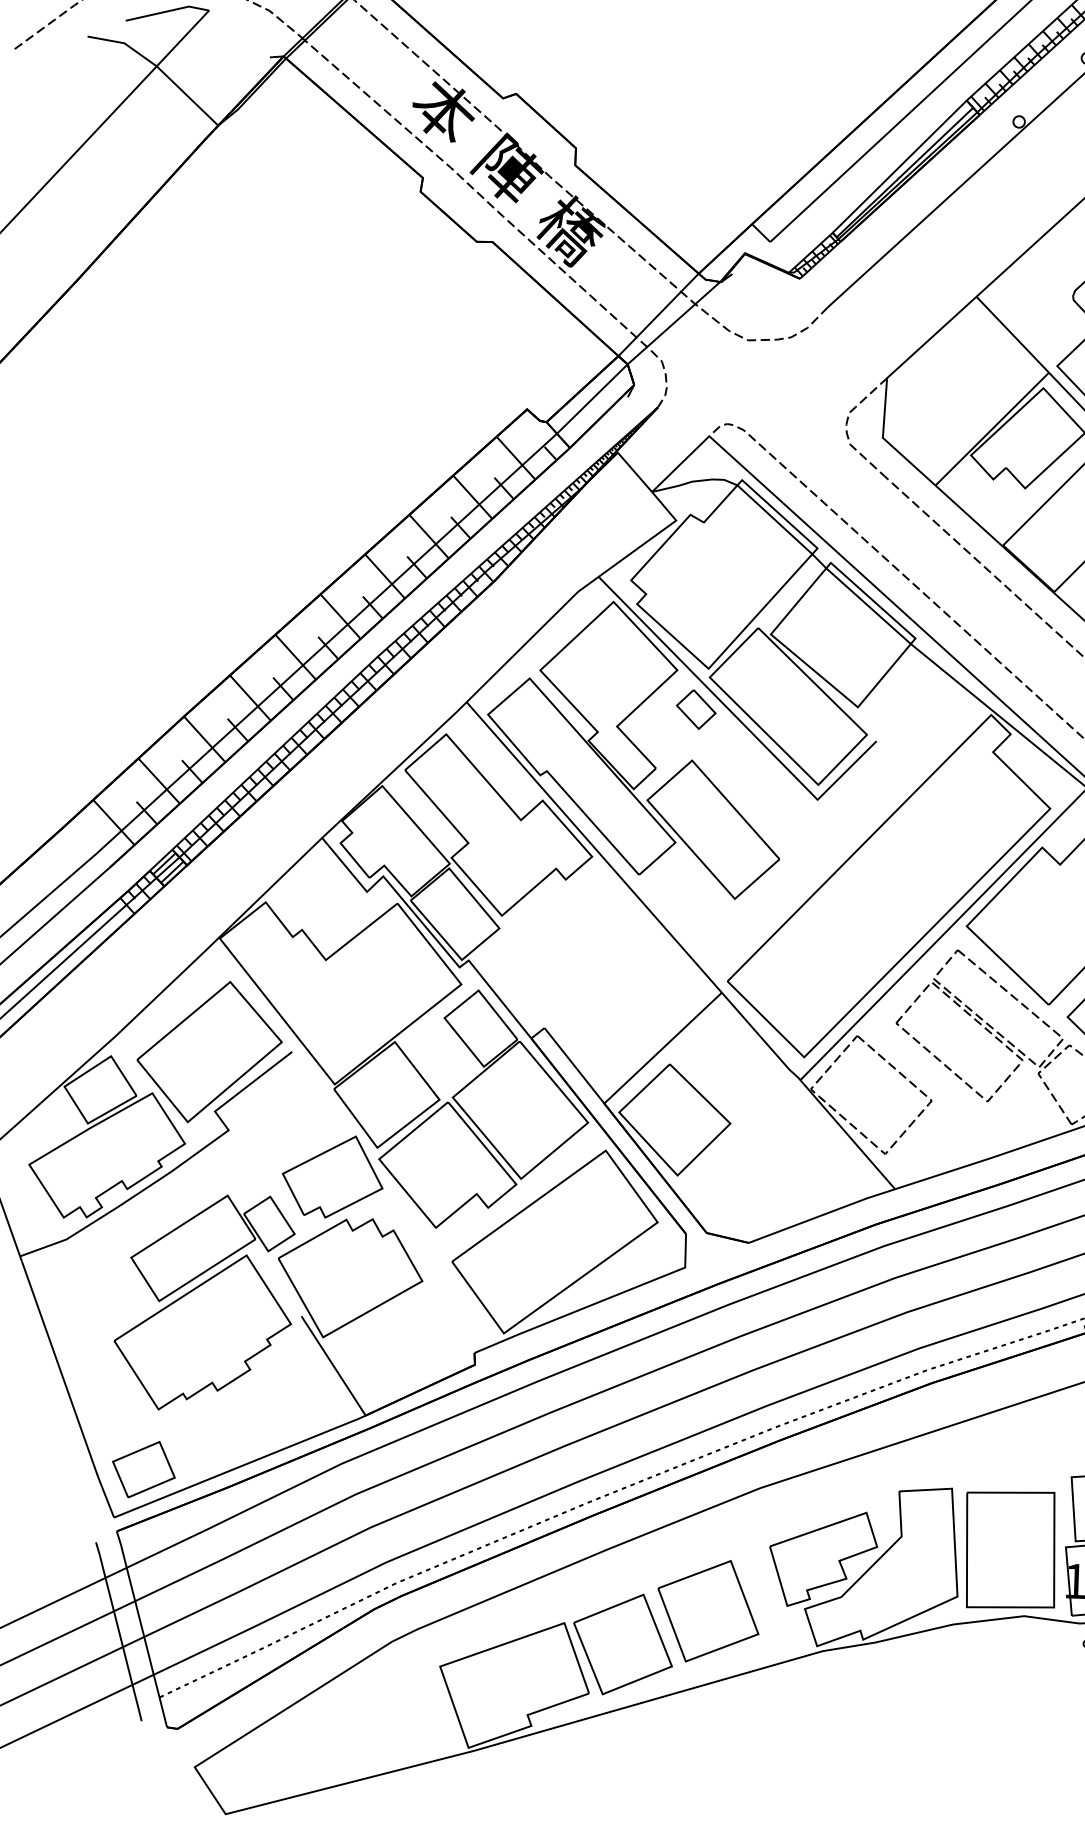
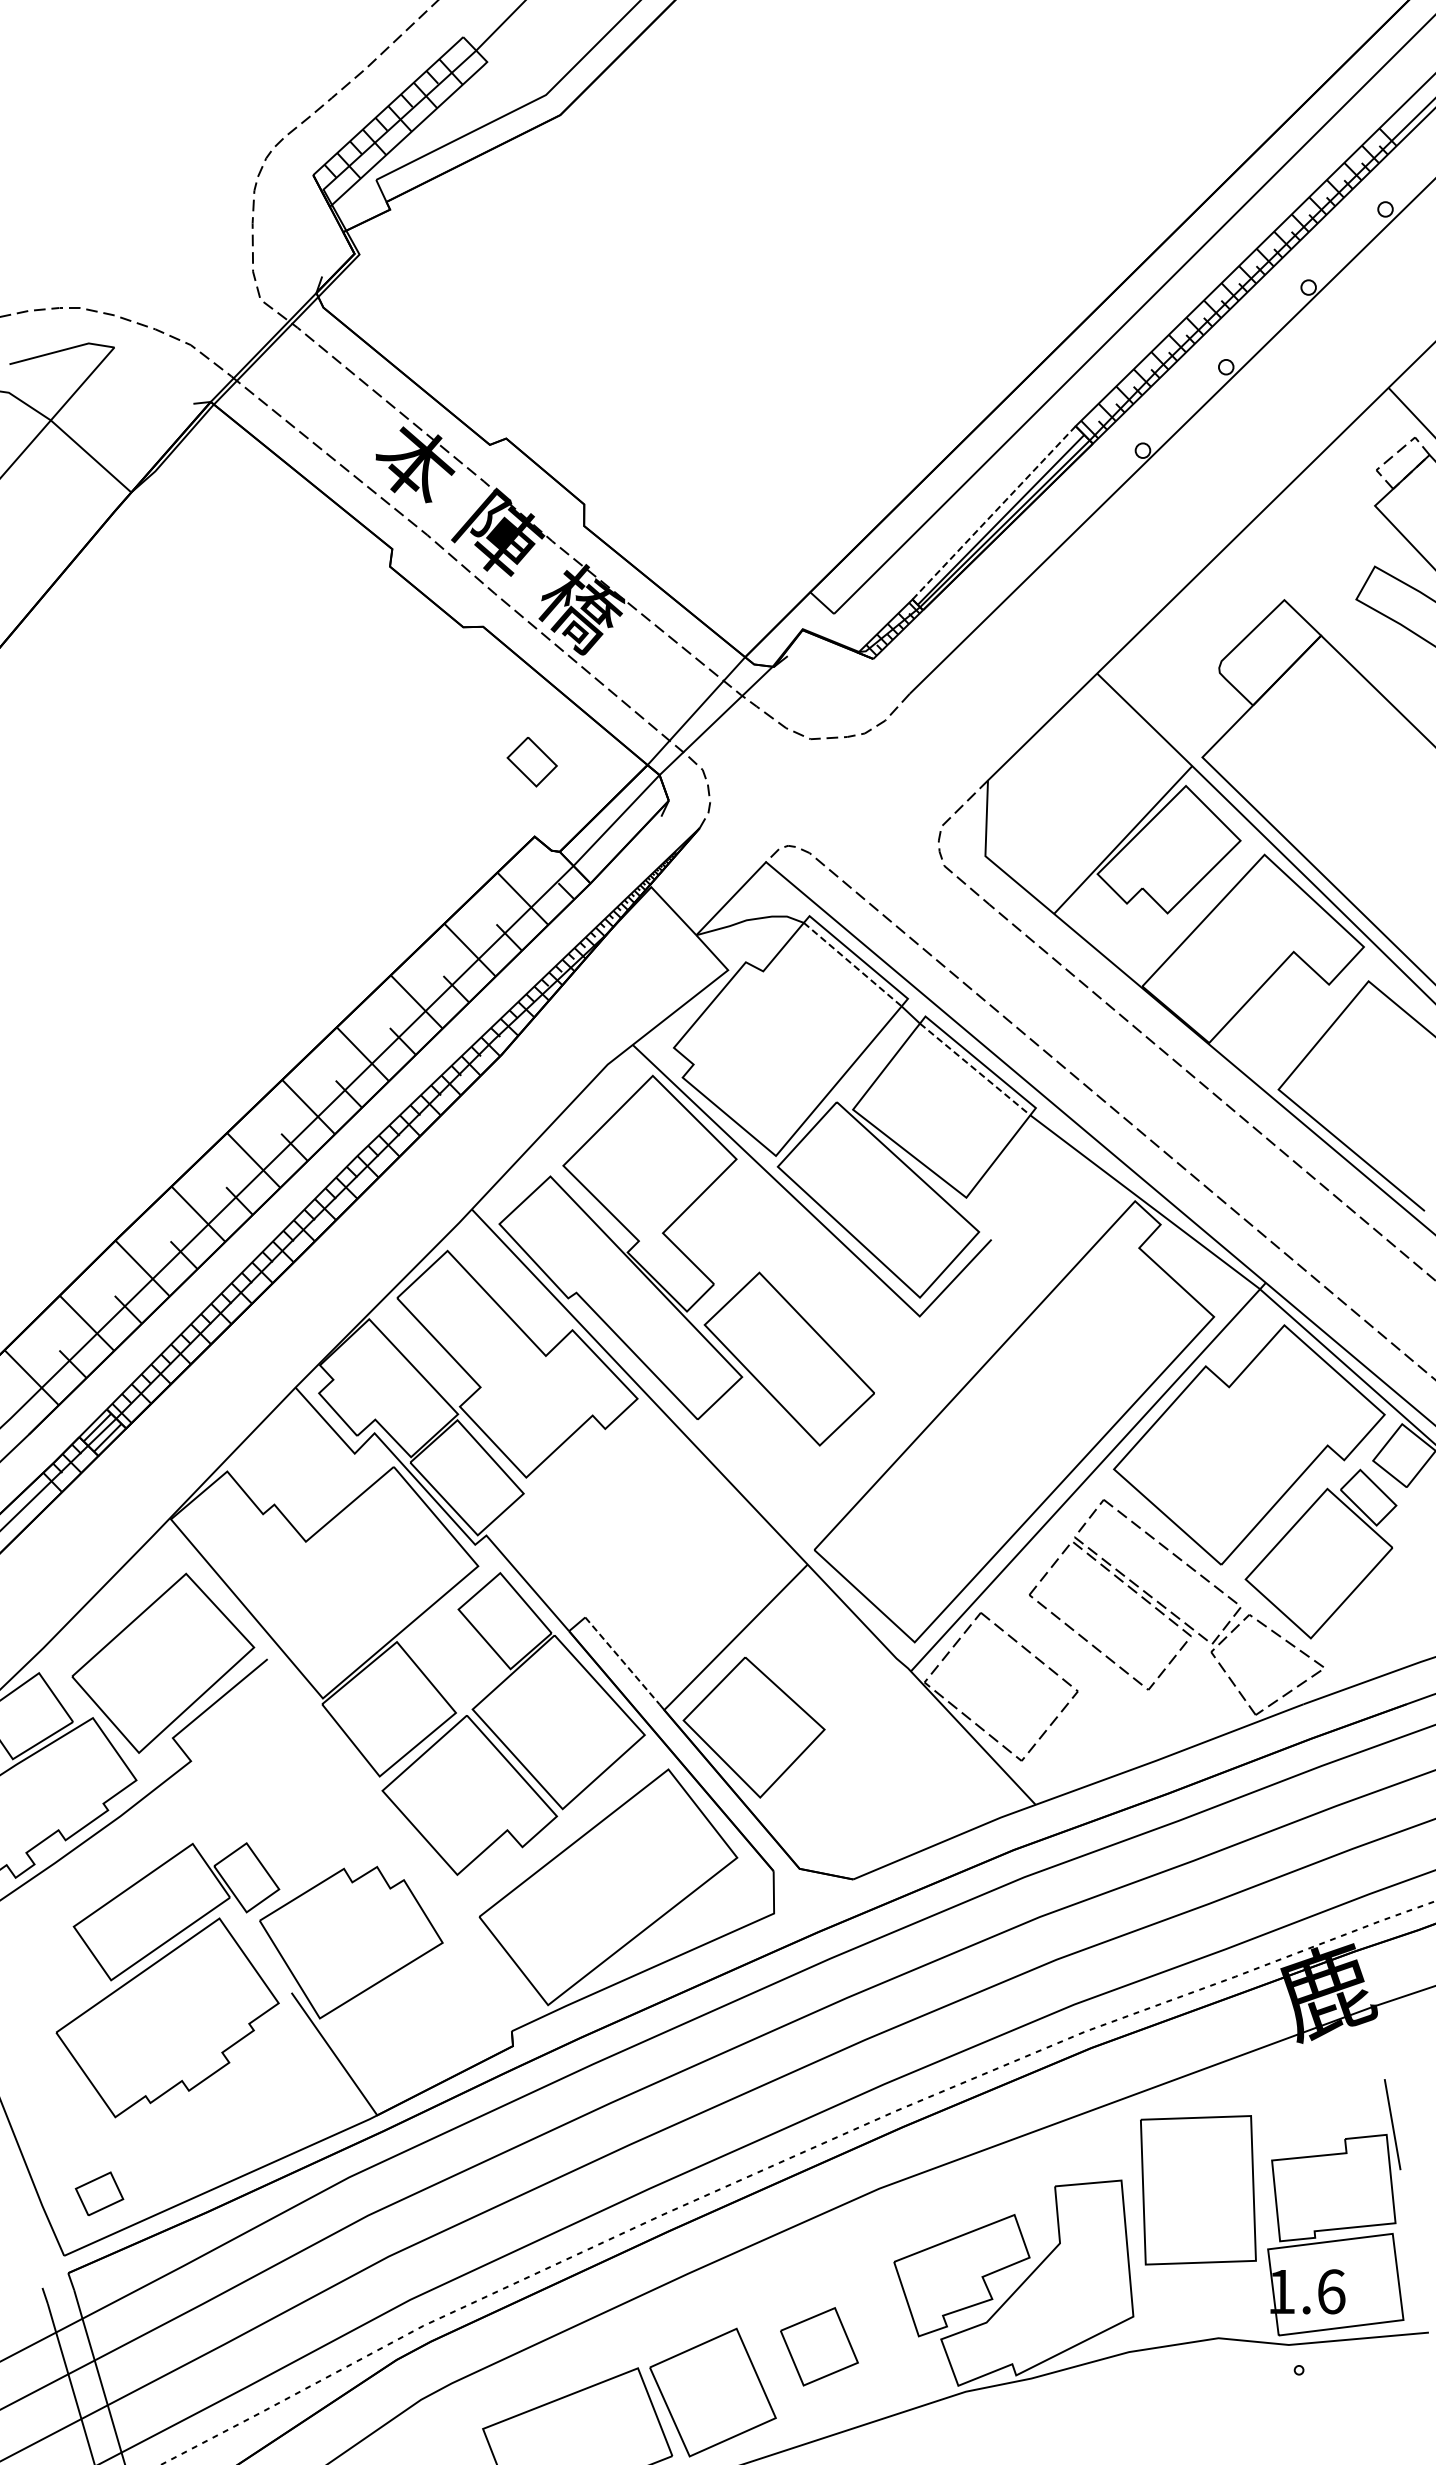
line: (900, 166) -> (994, 512), solid -> dashed
line: (775, 519) -> (853, 964), solid -> dashed
line: (868, 606) -> (975, 1069), solid -> dashed
part: (695, 709) -> (531, 762), moved
line: (572, 1063) -> (622, 1661), solid -> dashed
part: (332, 1177) -> (324, 1815), removed
part: (143, 1469) -> (99, 2193), size x0.6
part: (1010, 1550) -> (1198, 2190), moved
part: (708, 1611) -> (819, 2346), size x0.6

